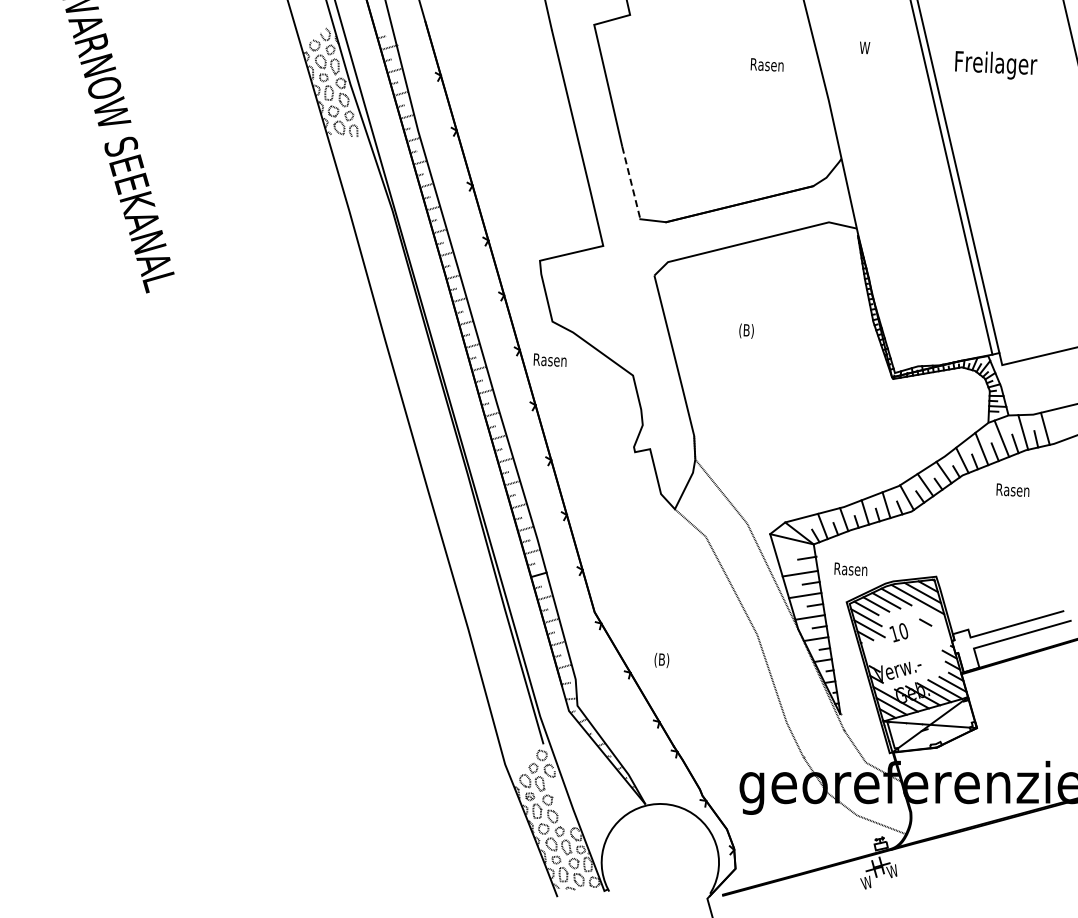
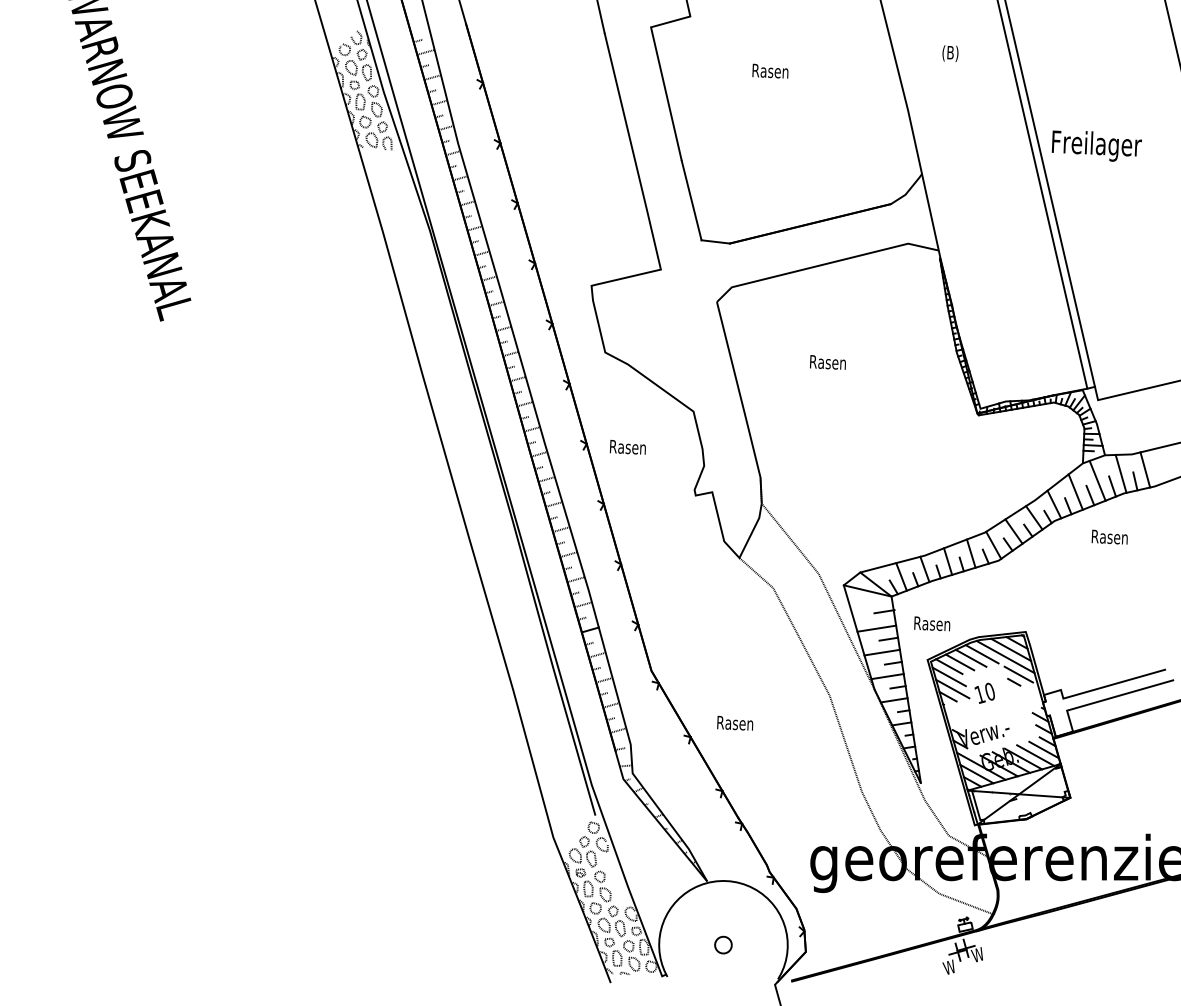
text: (867, 48) -> (950, 53), W -> (B)
text: (766, 64) -> (769, 70), moved
text: (996, 65) -> (1097, 146), moved
line: (631, 183) -> (691, 201), dashed -> solid
text: (755, 330) -> (827, 362), (B) -> Rasen
text: (549, 359) -> (627, 446), moved
line: (929, 615) -> (1018, 674), added
text: (670, 660) -> (734, 723), (B) -> Rasen
part: (659, 862) -> (722, 945), added

